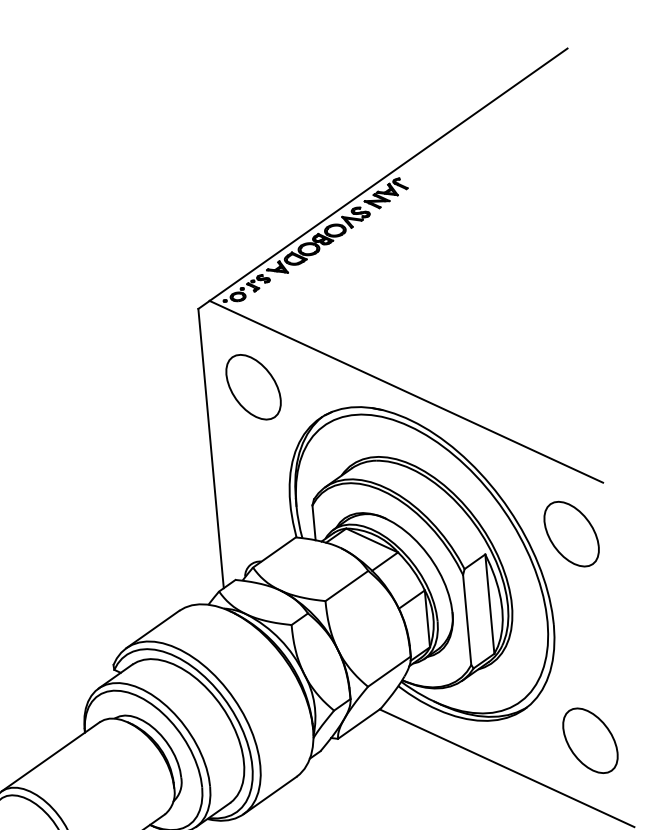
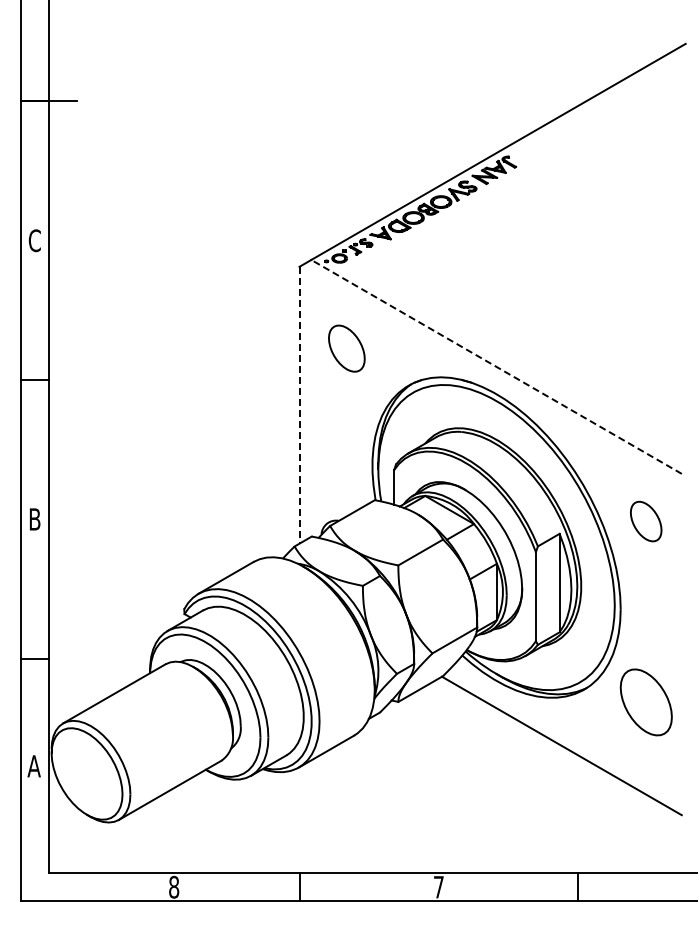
part: (253, 387) -> (346, 348), size x0.7
line: (406, 391) -> (496, 366), solid -> dashed
line: (211, 448) -> (299, 405), solid -> dashed
part: (570, 534) -> (645, 521), size x0.6
part: (589, 740) -> (645, 702), moved

